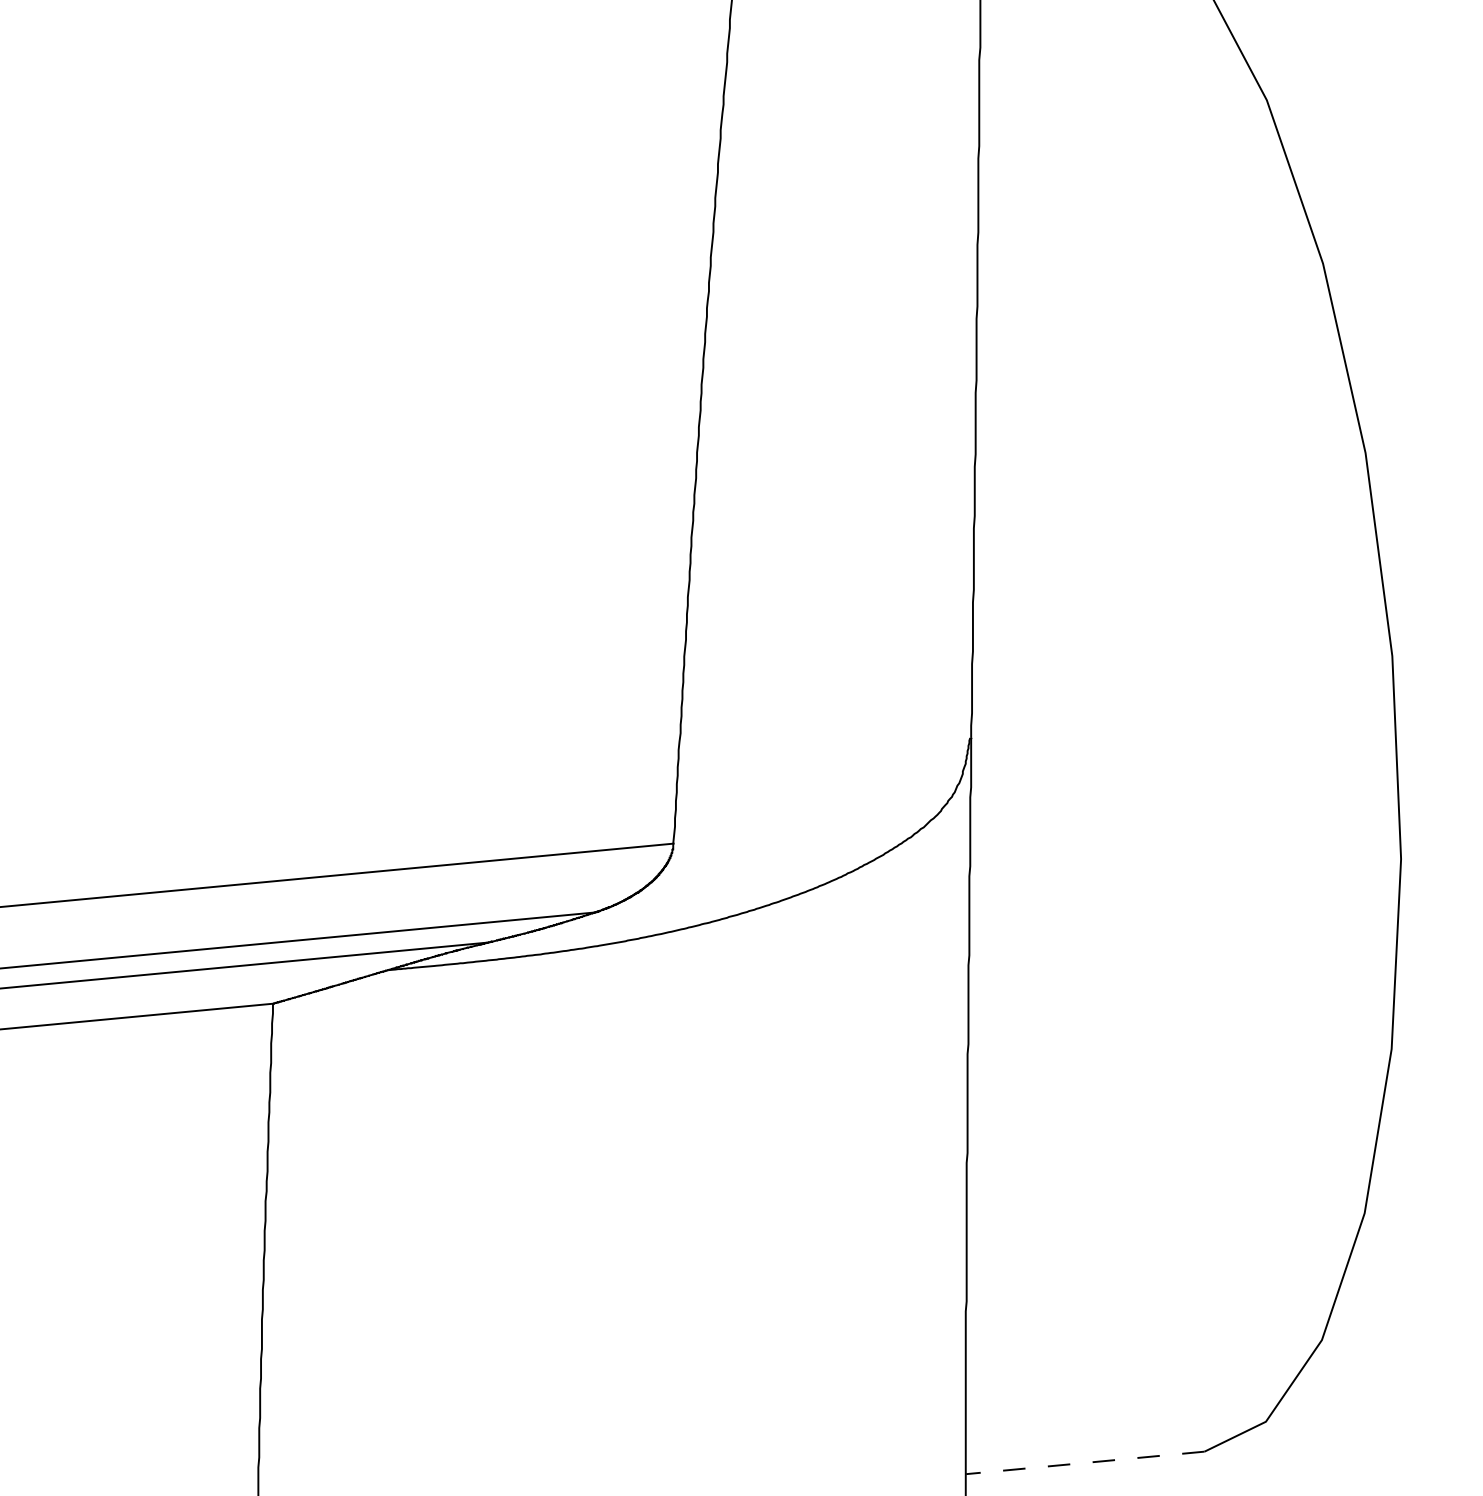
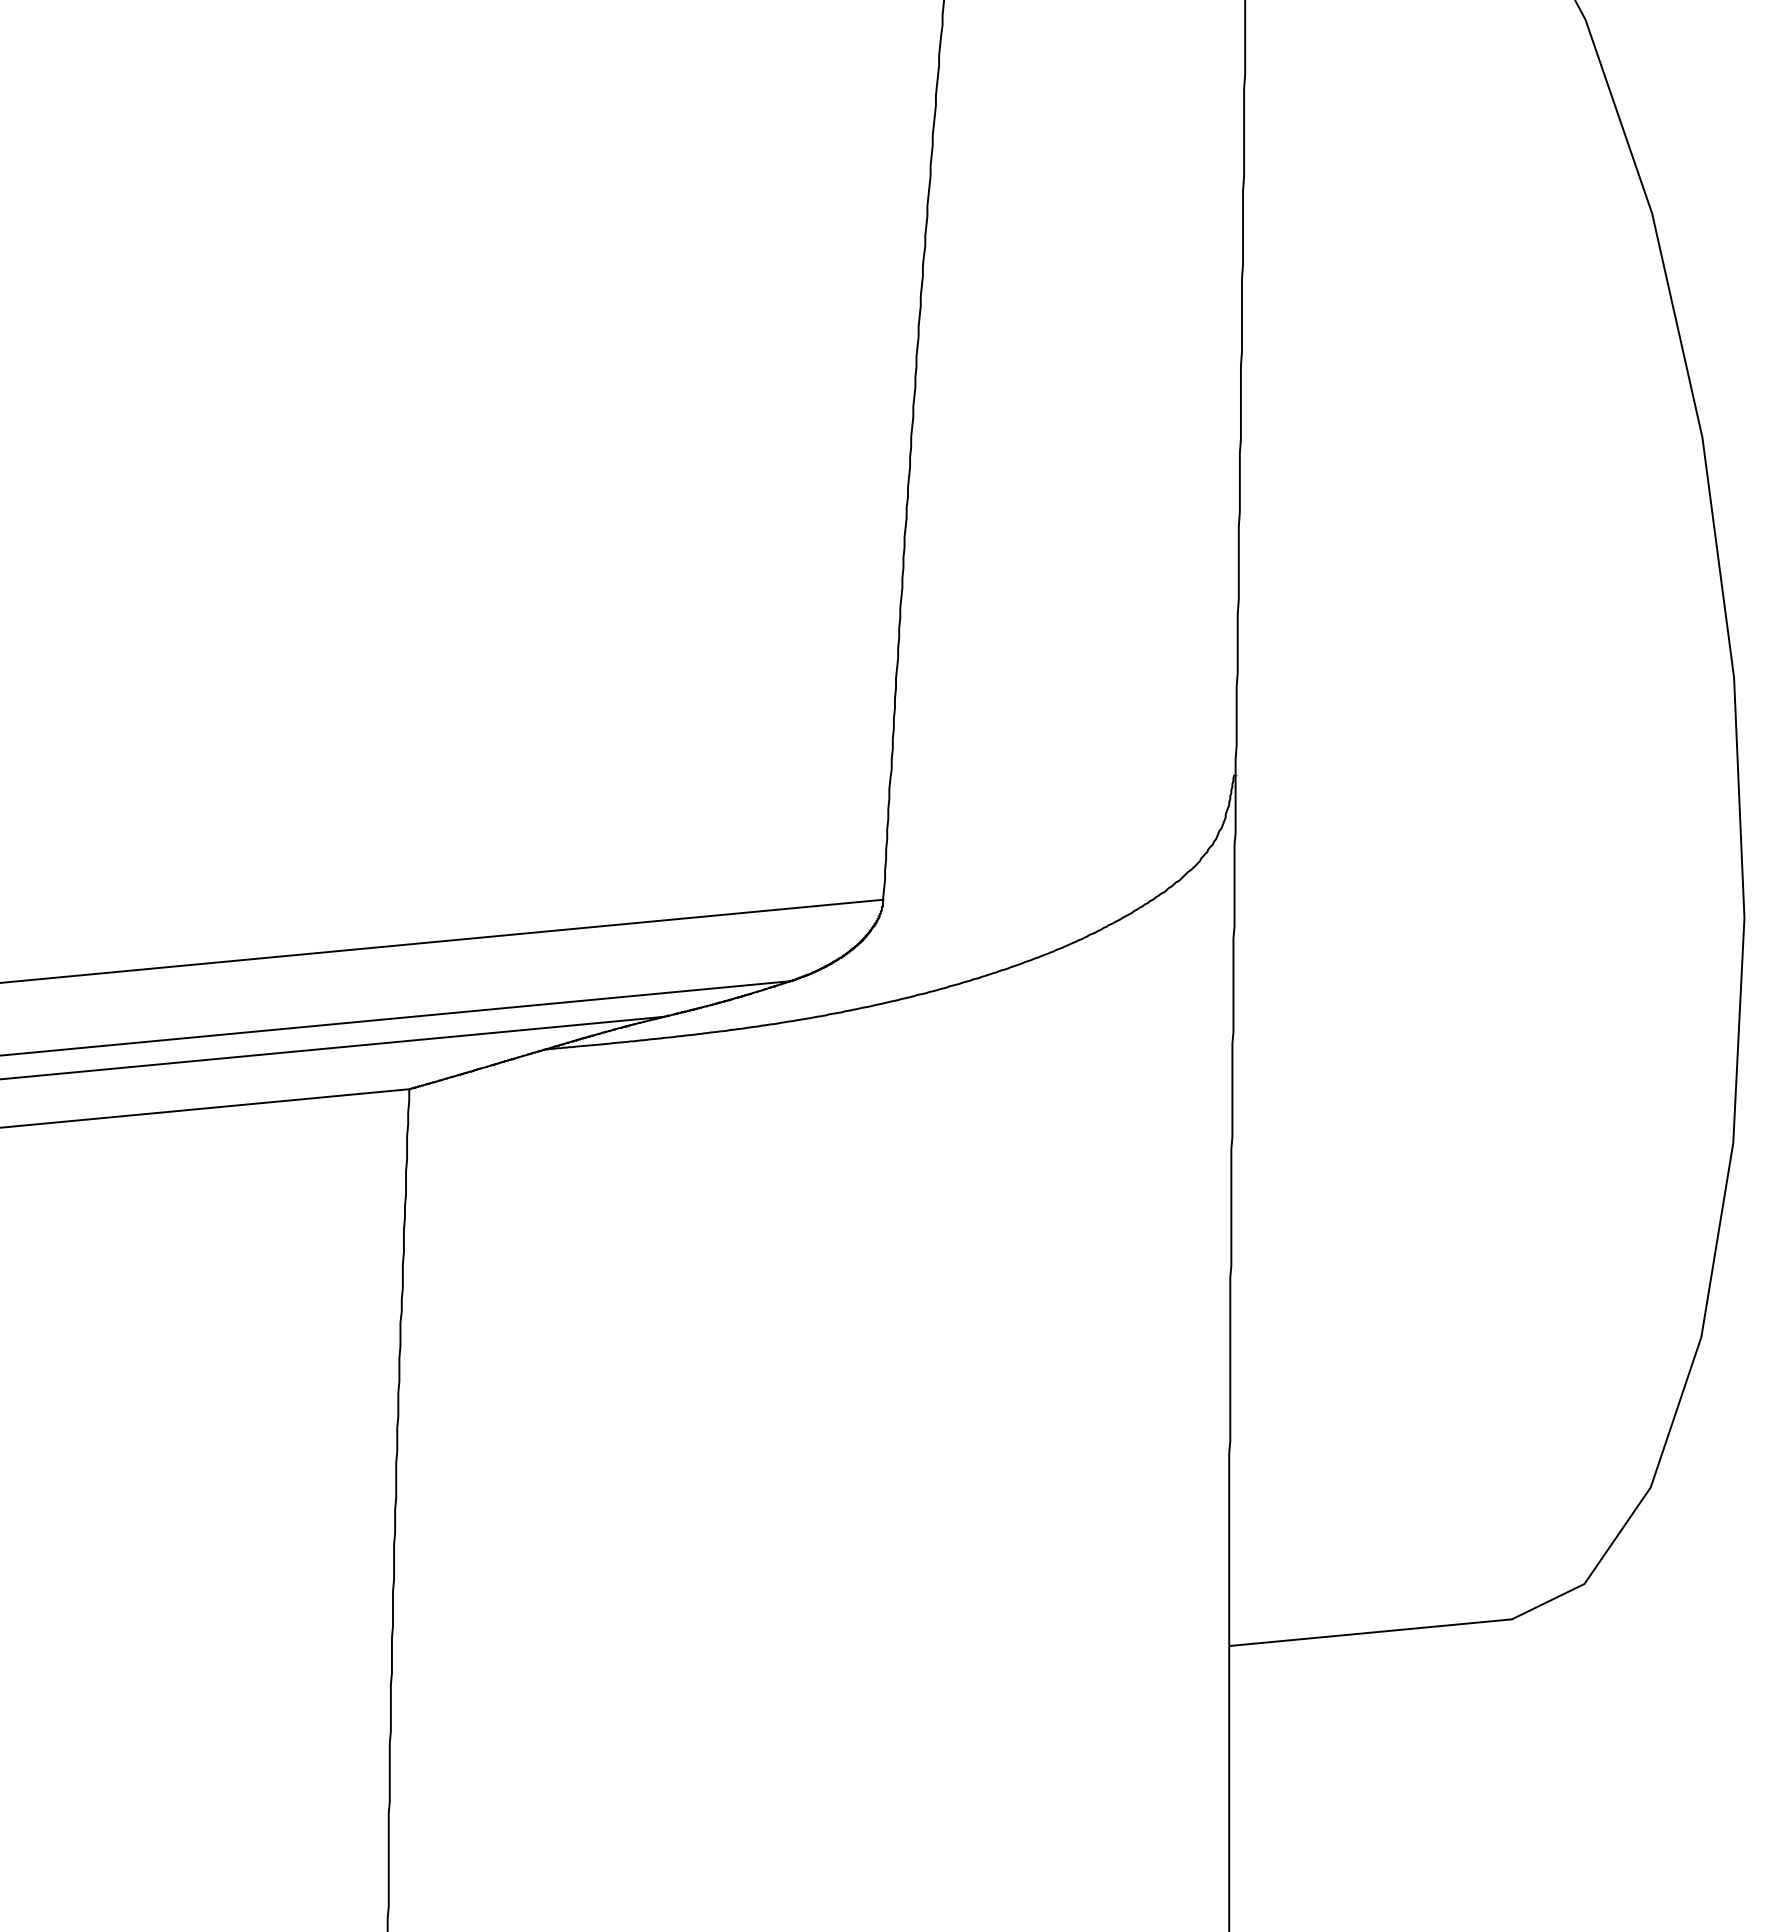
line: (1085, 1462) -> (1370, 1632), dashed -> solid

